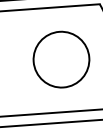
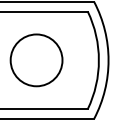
circle: (61, 59) -> (36, 60), moved

